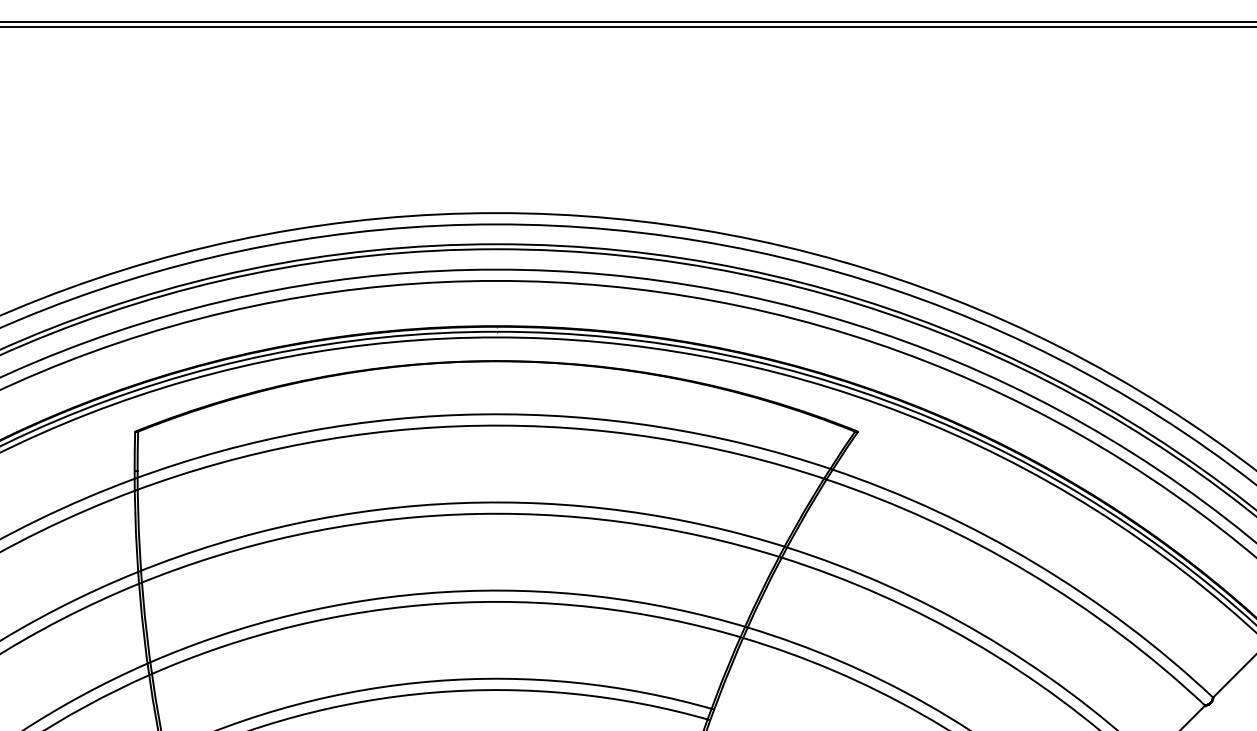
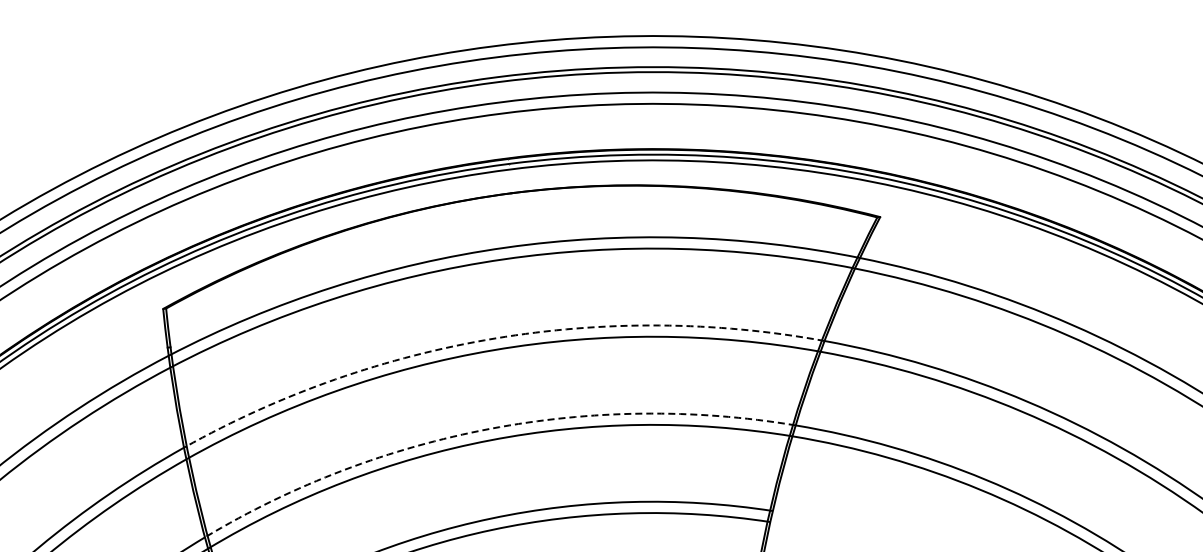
arc: (460, 503) -> (495, 338), solid -> dashed
arc: (444, 592) -> (490, 429), solid -> dashed

